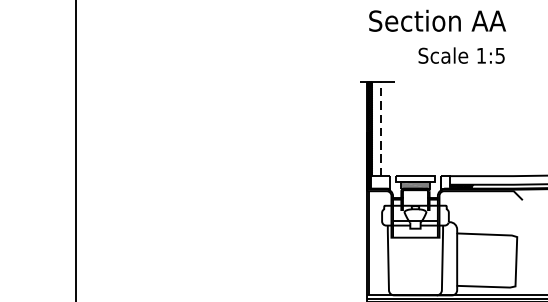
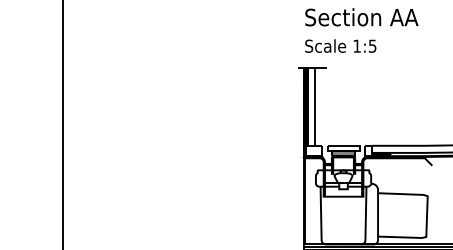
text: (461, 54) -> (340, 45), moved
line: (381, 128) -> (315, 106), dashed -> solid

